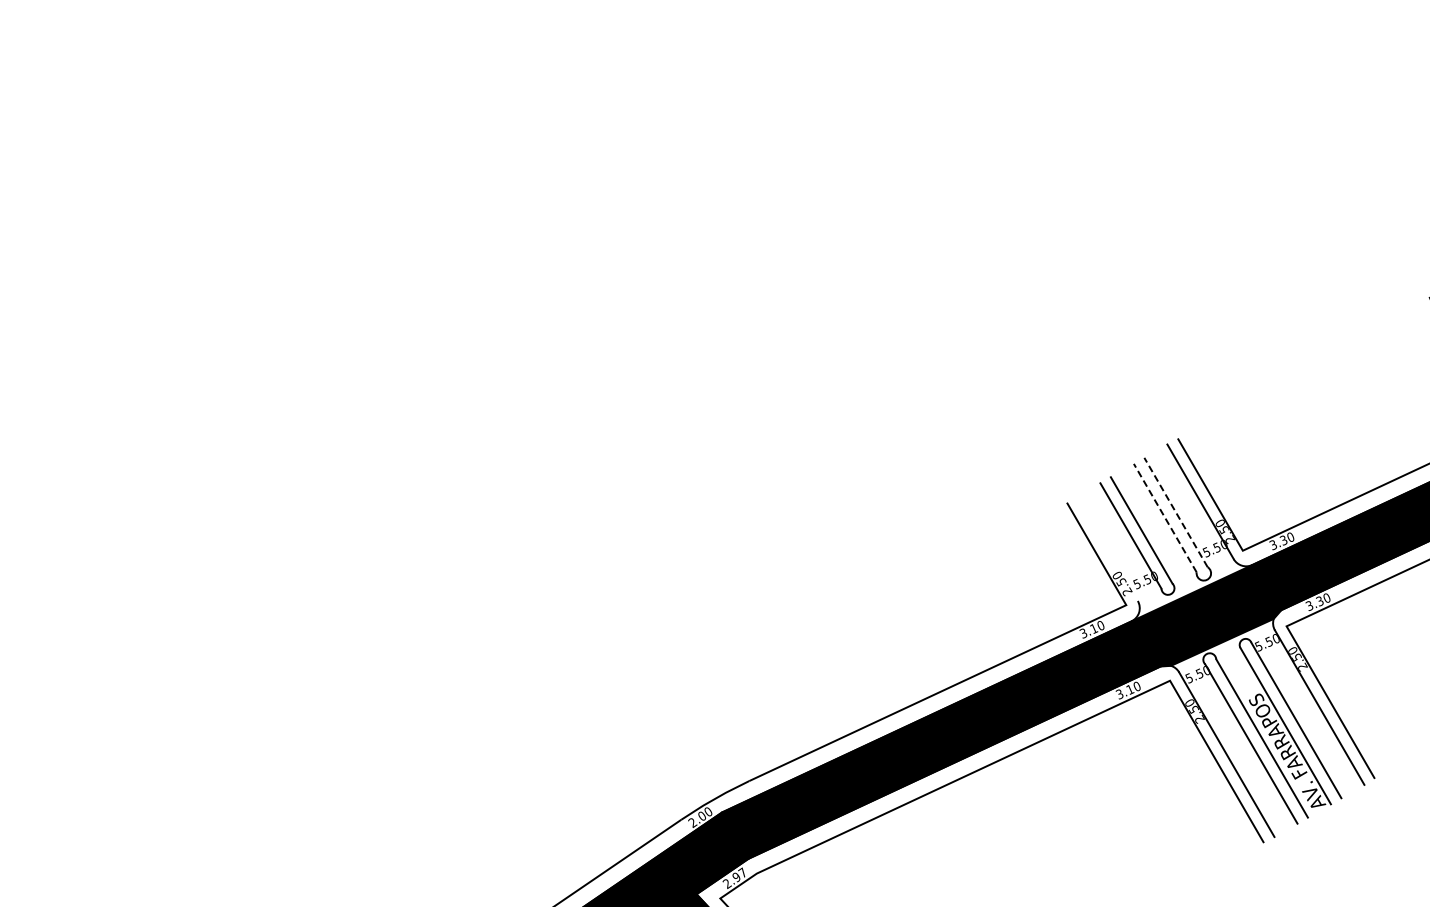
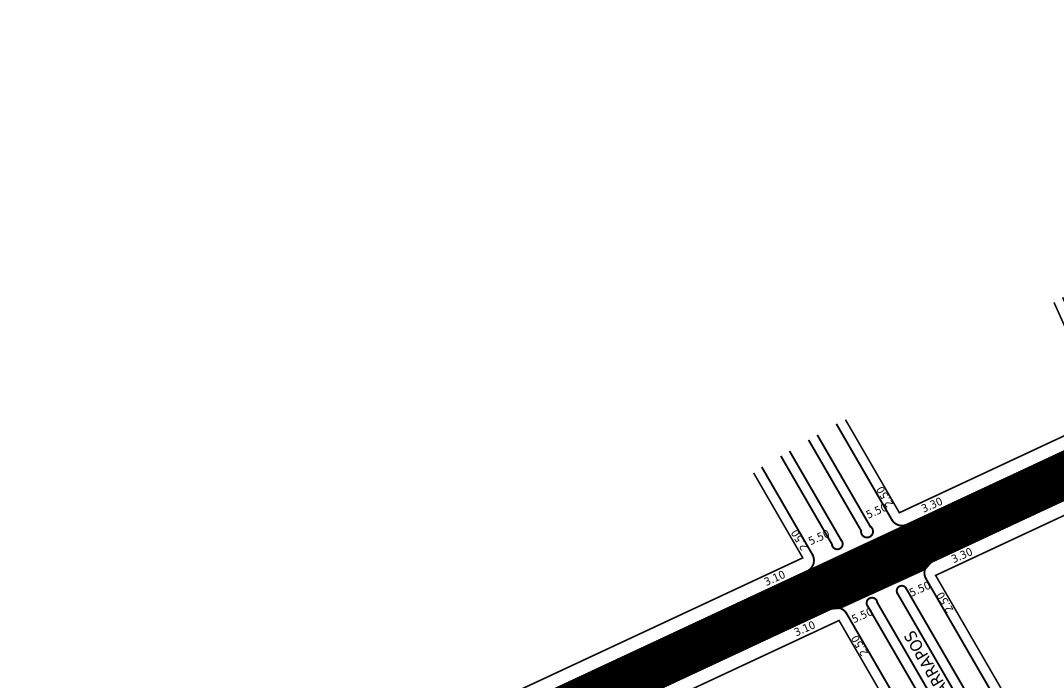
line: (1175, 512) -> (843, 481), dashed -> solid
line: (1165, 518) -> (835, 486), dashed -> solid
line: (1107, 548) -> (787, 510), added

